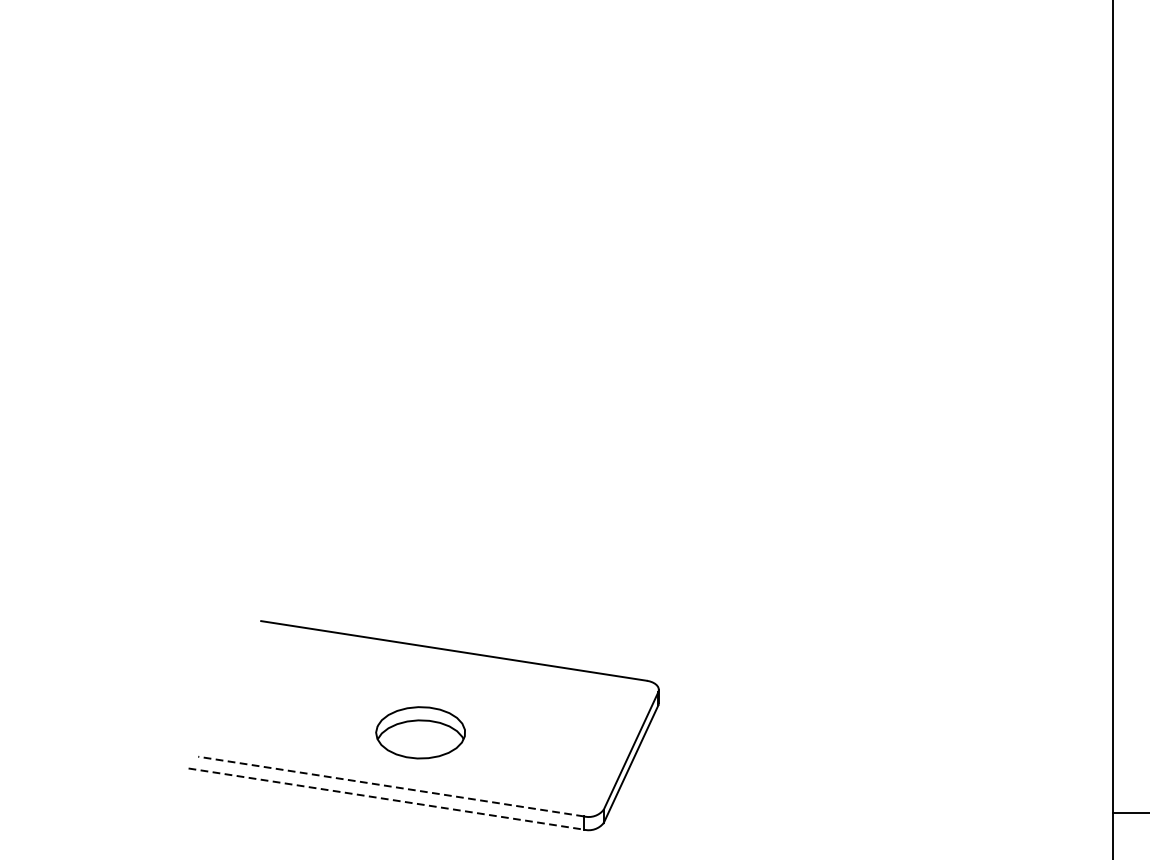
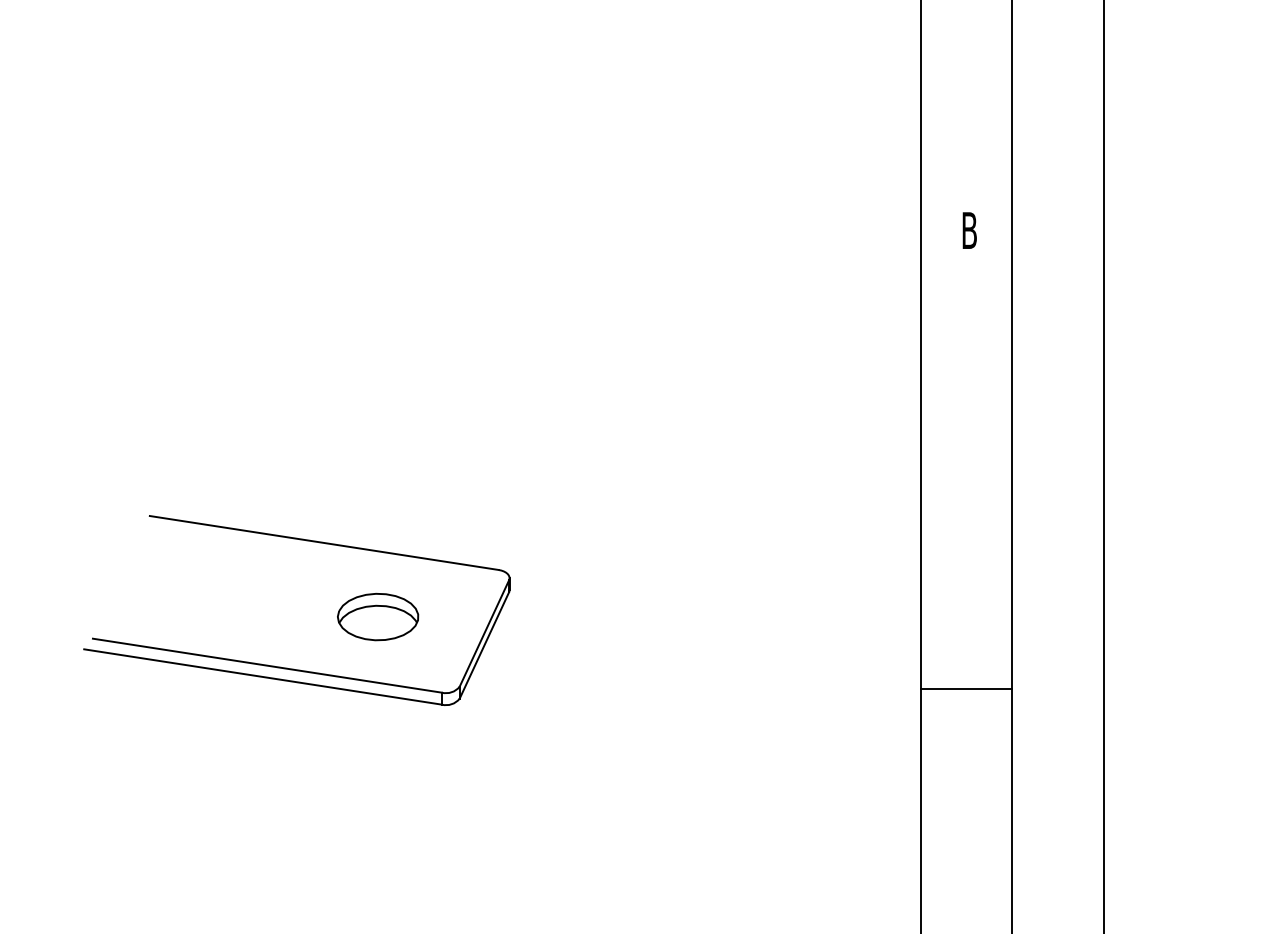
part: (421, 732) -> (378, 616), moved
line: (390, 786) -> (266, 665), dashed -> solid
line: (385, 798) -> (262, 676), dashed -> solid

